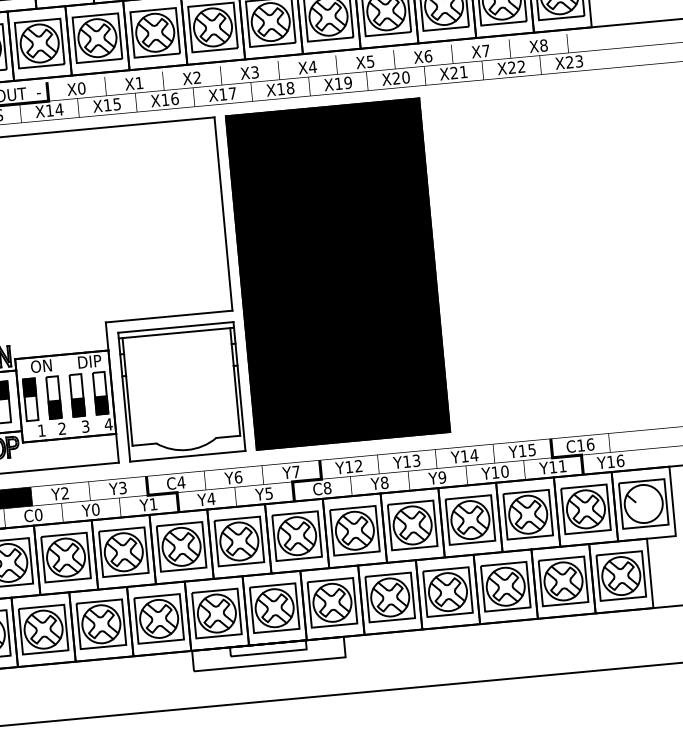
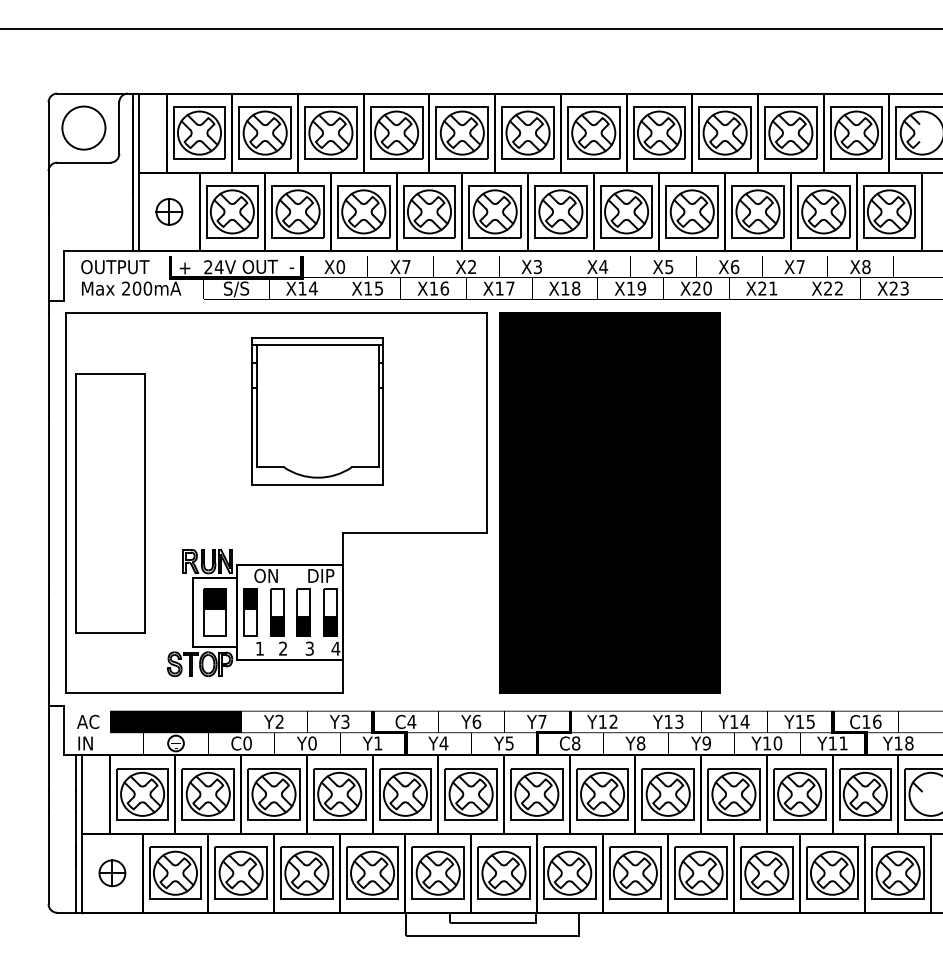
text: (139, 82) -> (406, 266), X1 -> X7
part: (181, 391) -> (317, 411), moved
text: (620, 461) -> (909, 743), Y16 -> Y18

